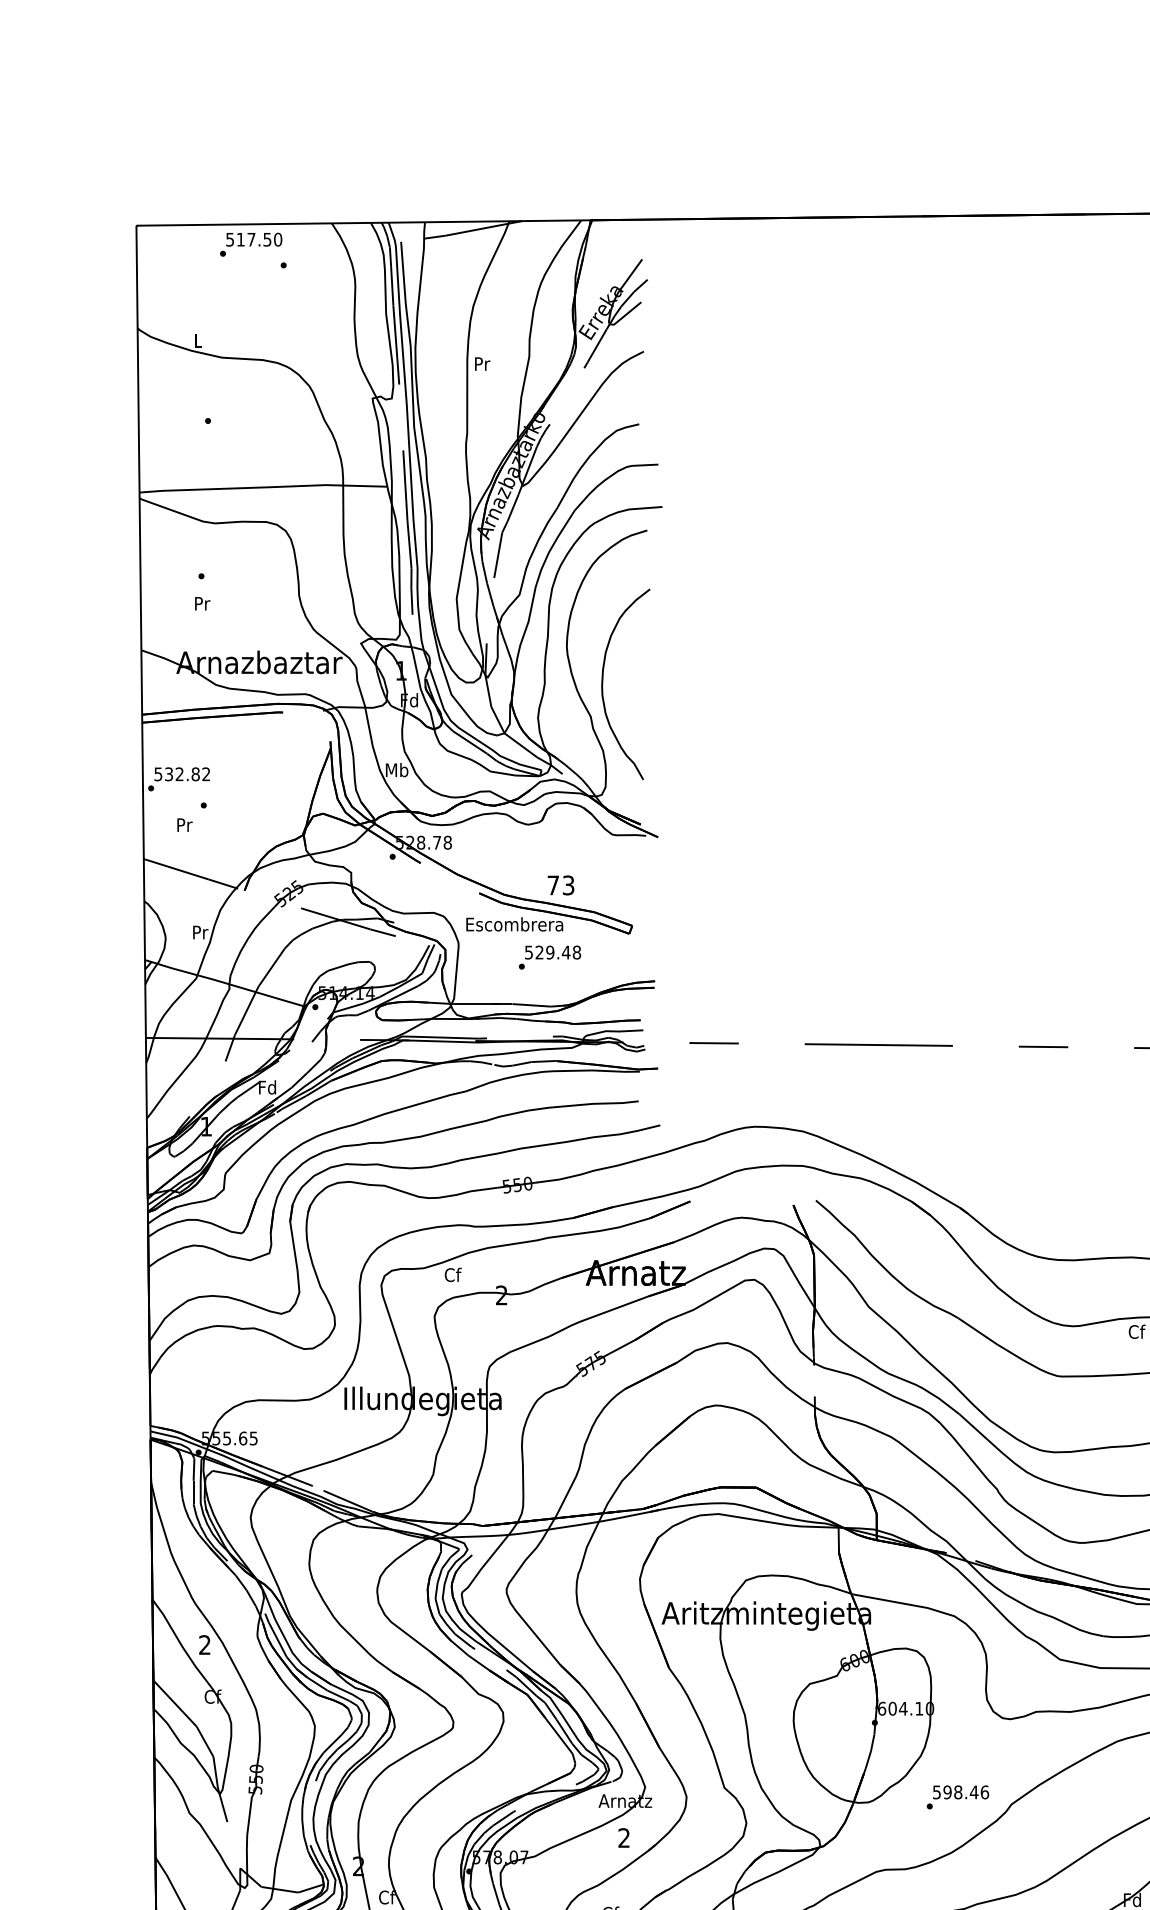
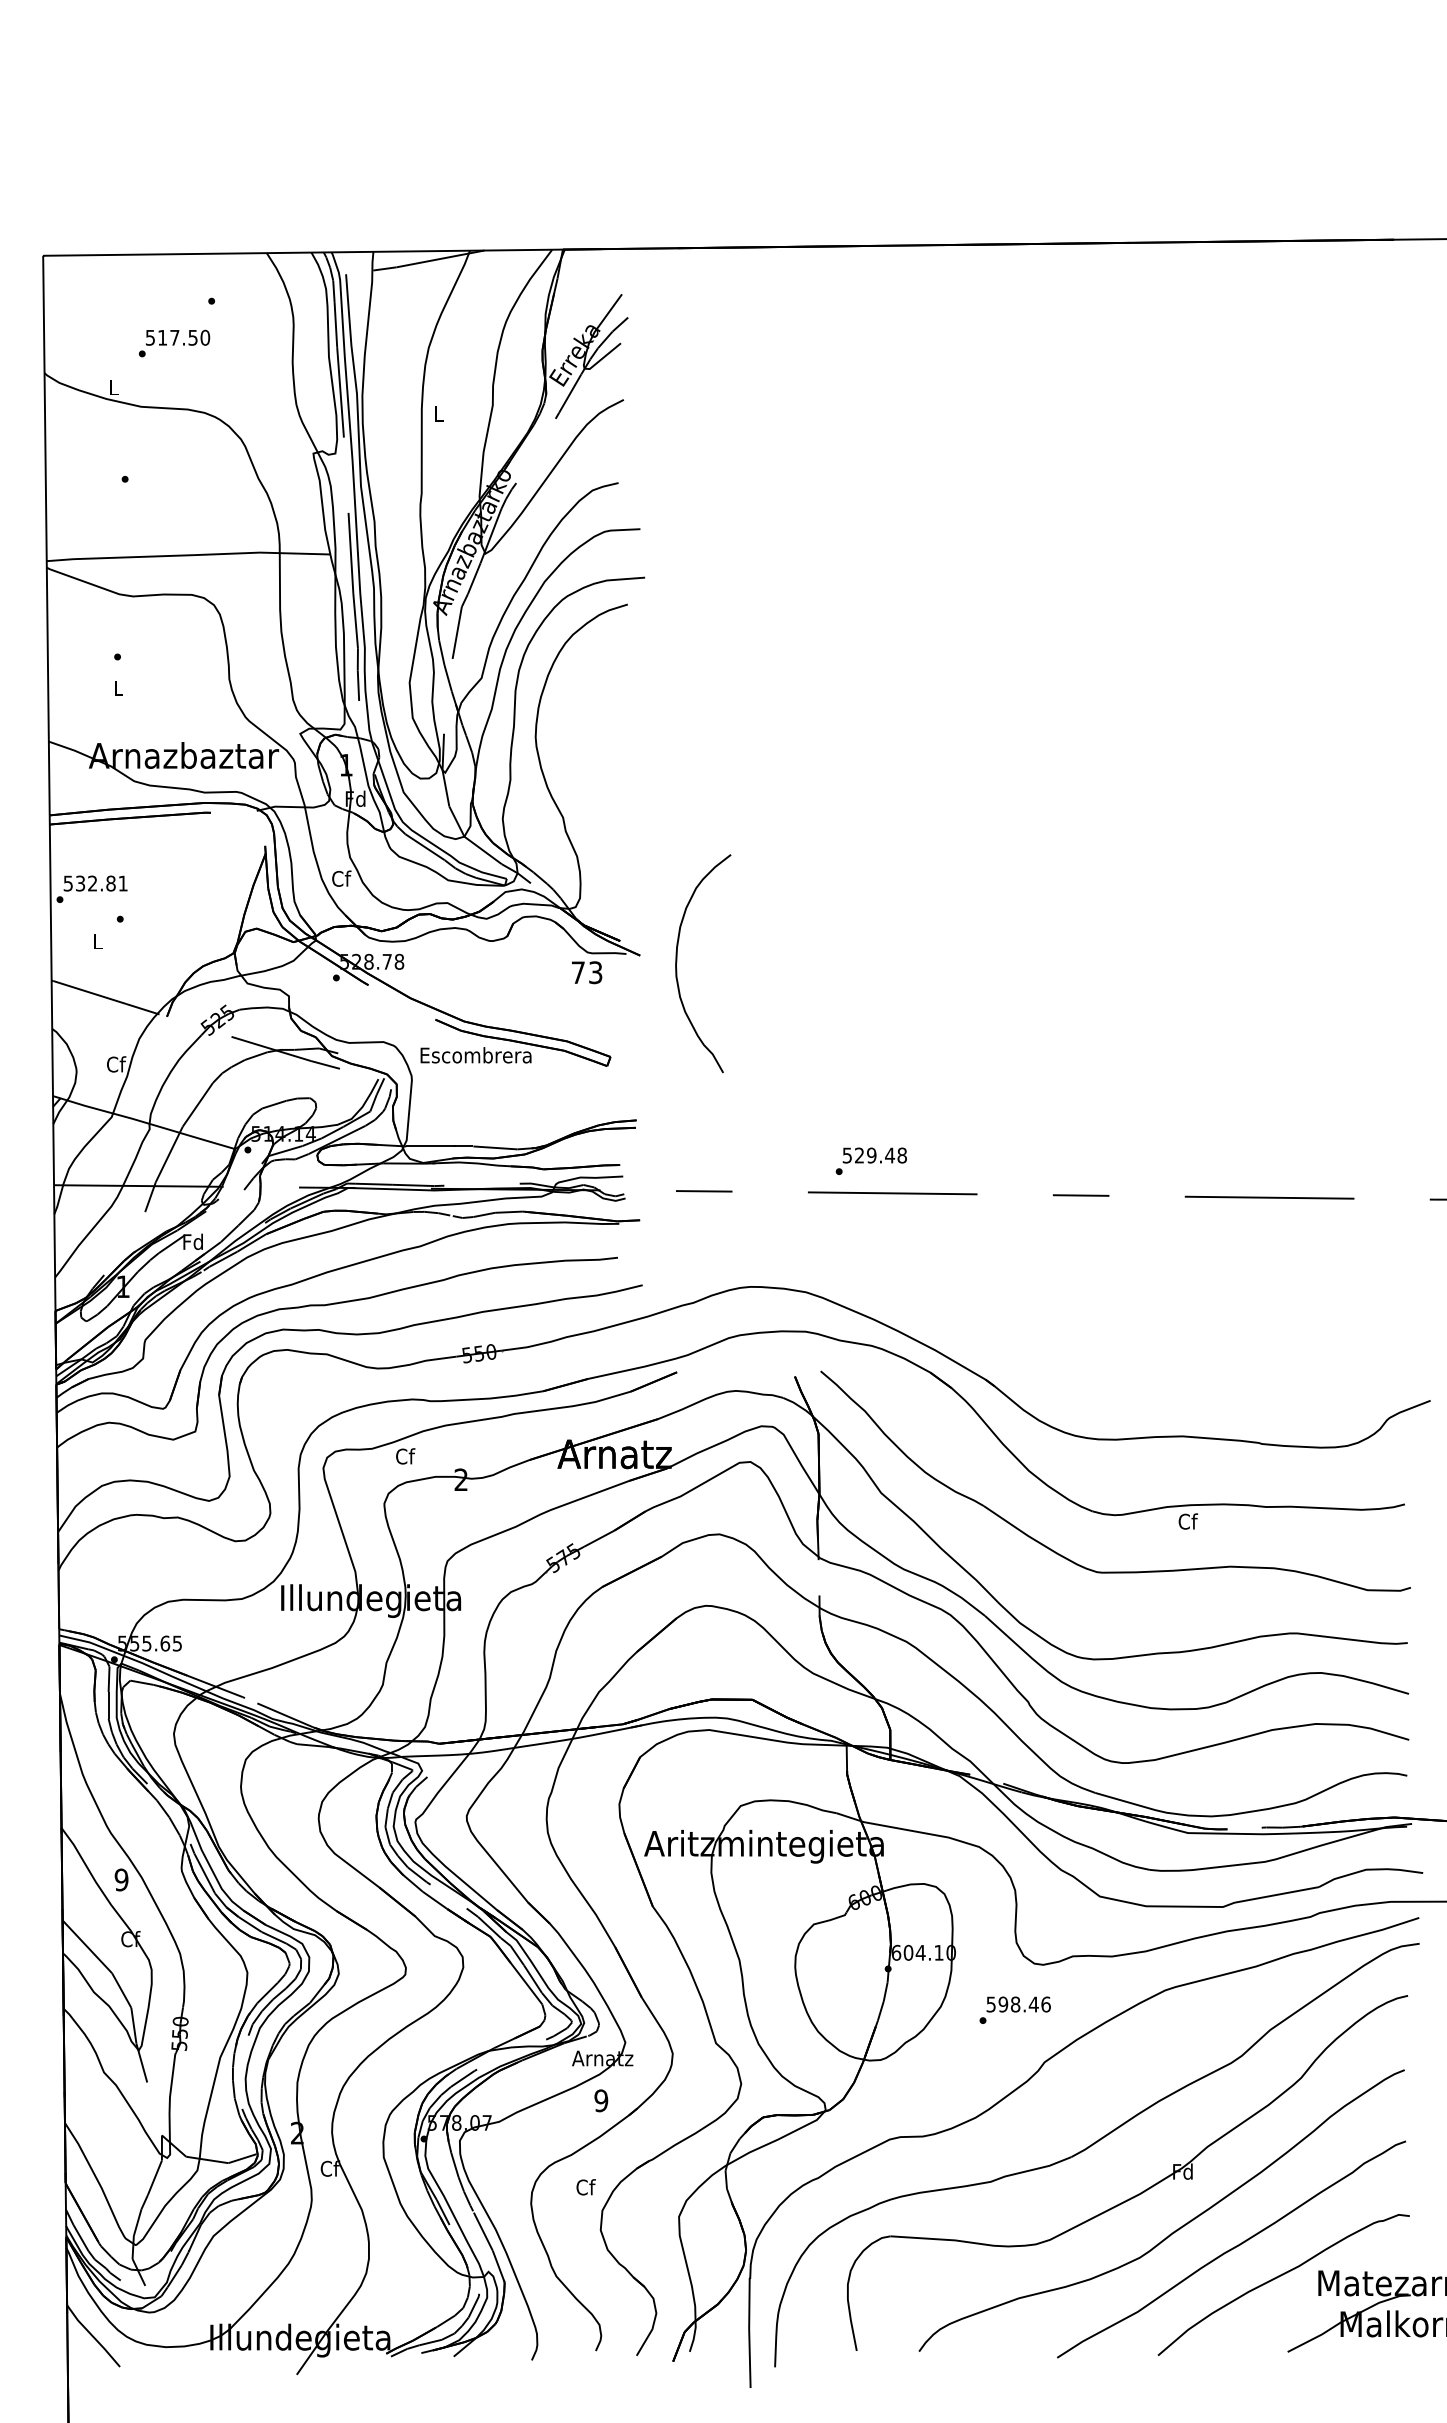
text: (251, 244) -> (174, 343), moved
text: (482, 363) -> (439, 413), Pr -> L
text: (202, 603) -> (118, 688), Pr -> L
curve: (603, 684) -> (677, 963), moved
text: (397, 769) -> (341, 878), Mb -> Cf
text: (205, 774) -> (122, 883), 532.82 -> 532.81
text: (184, 824) -> (98, 941), Pr -> L
text: (561, 885) -> (587, 972), moved
text: (200, 932) -> (116, 1064), Pr -> Cf
text: (549, 956) -> (870, 1160), moved
text: (204, 1644) -> (121, 1879), 2 -> 9
text: (957, 1796) -> (1014, 2009), moved
text: (624, 1837) -> (601, 2100), 2 -> 9

